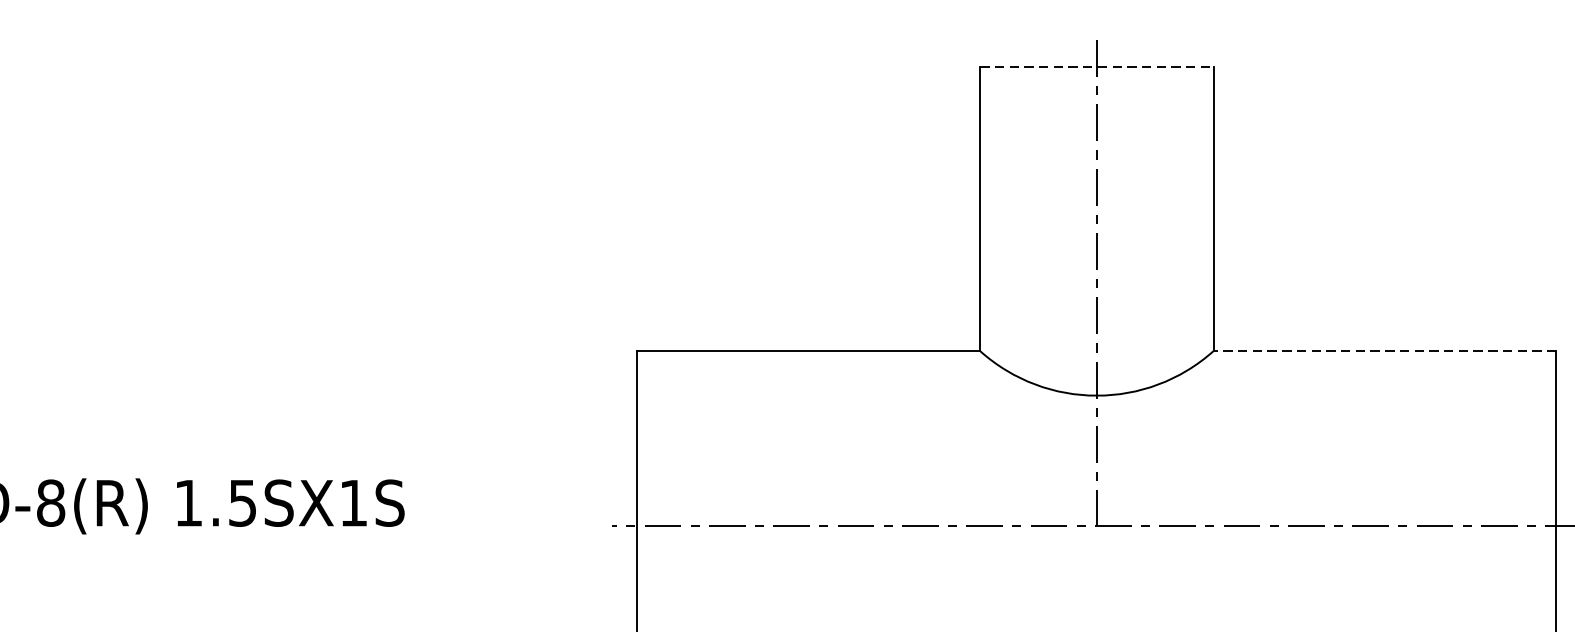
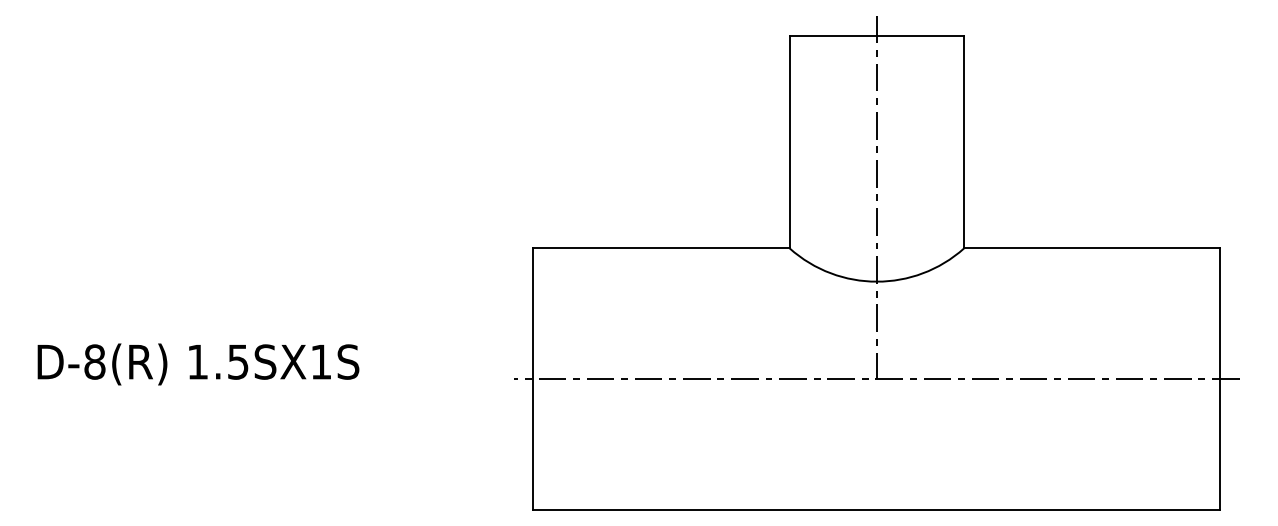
line: (1097, 66) -> (877, 35), dashed -> solid
line: (1383, 351) -> (1091, 248), dashed -> solid

